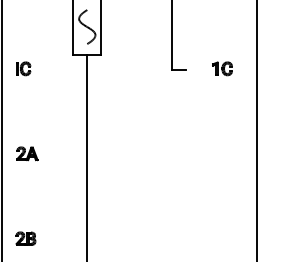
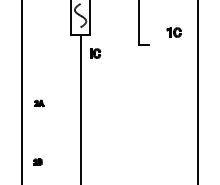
part: (23, 68) -> (95, 53), moved
part: (221, 68) -> (173, 32), moved
part: (27, 154) -> (39, 103), size x0.6
part: (24, 237) -> (37, 161), size x0.6

